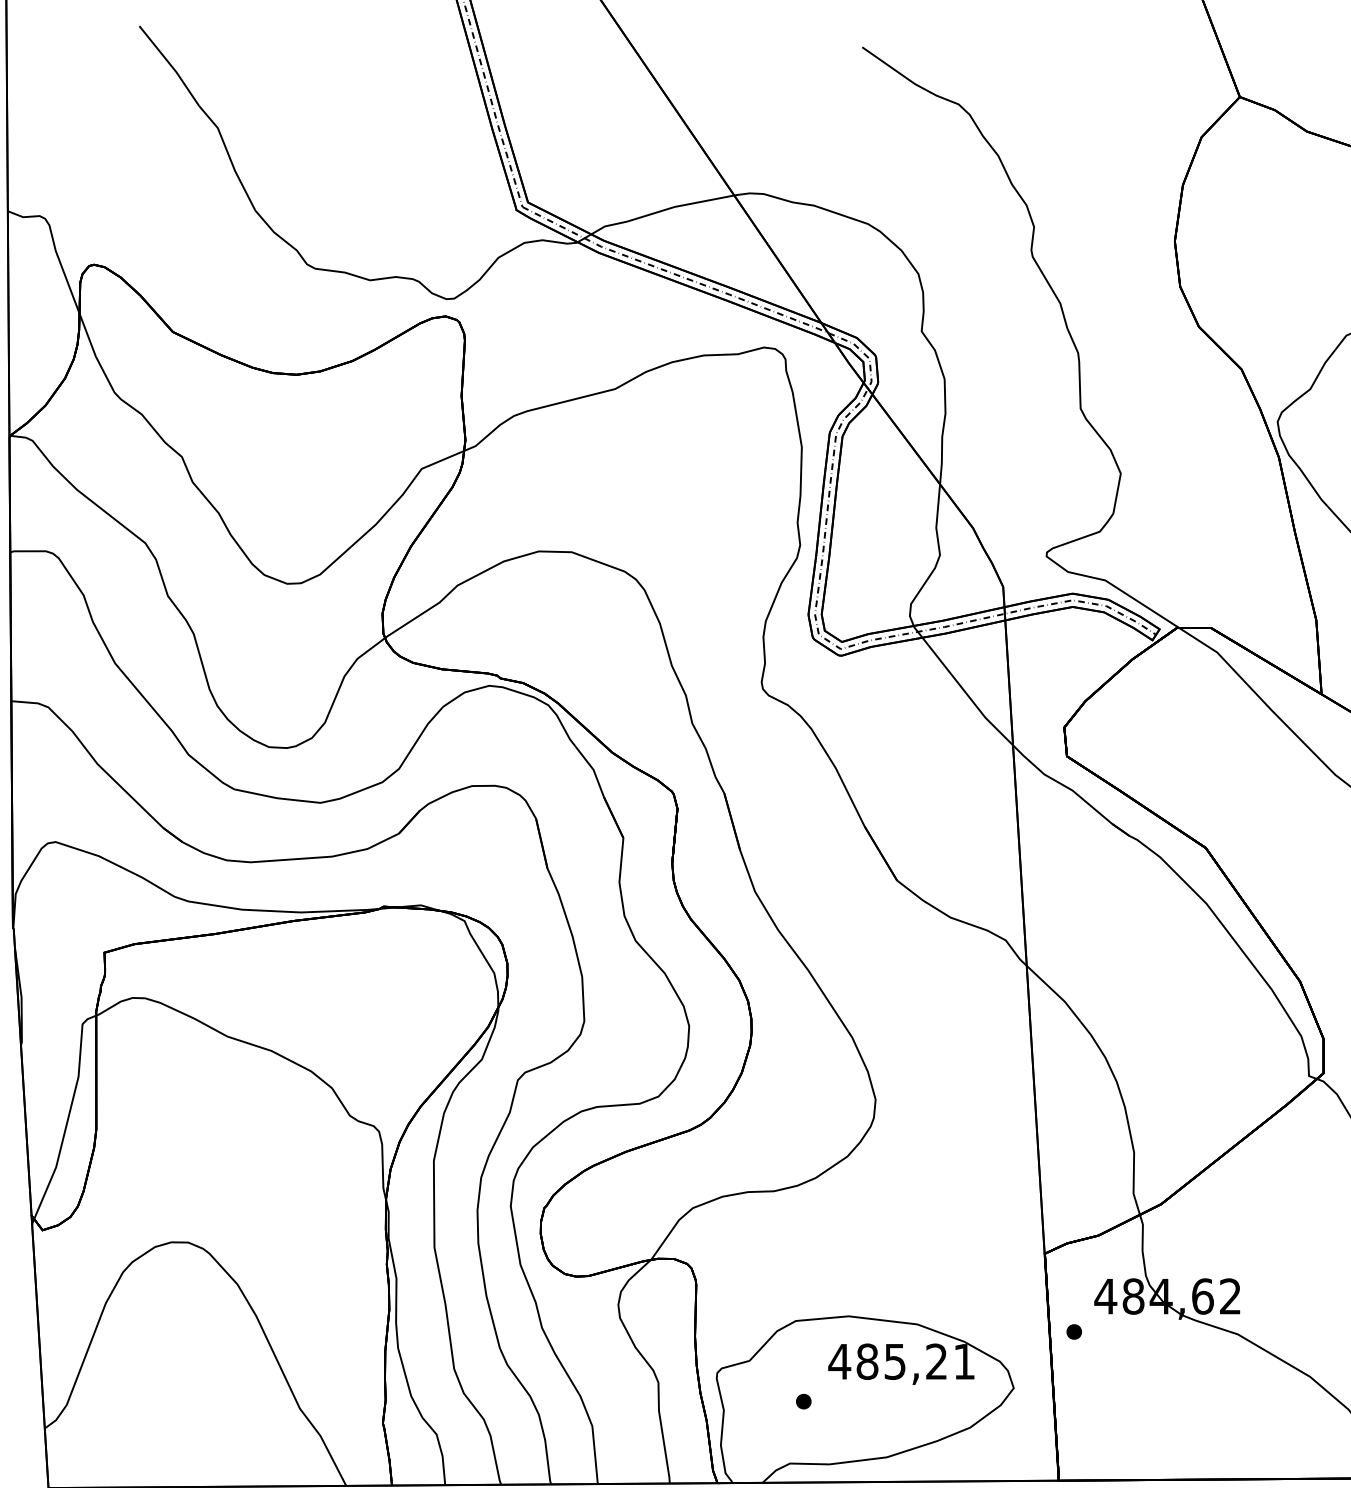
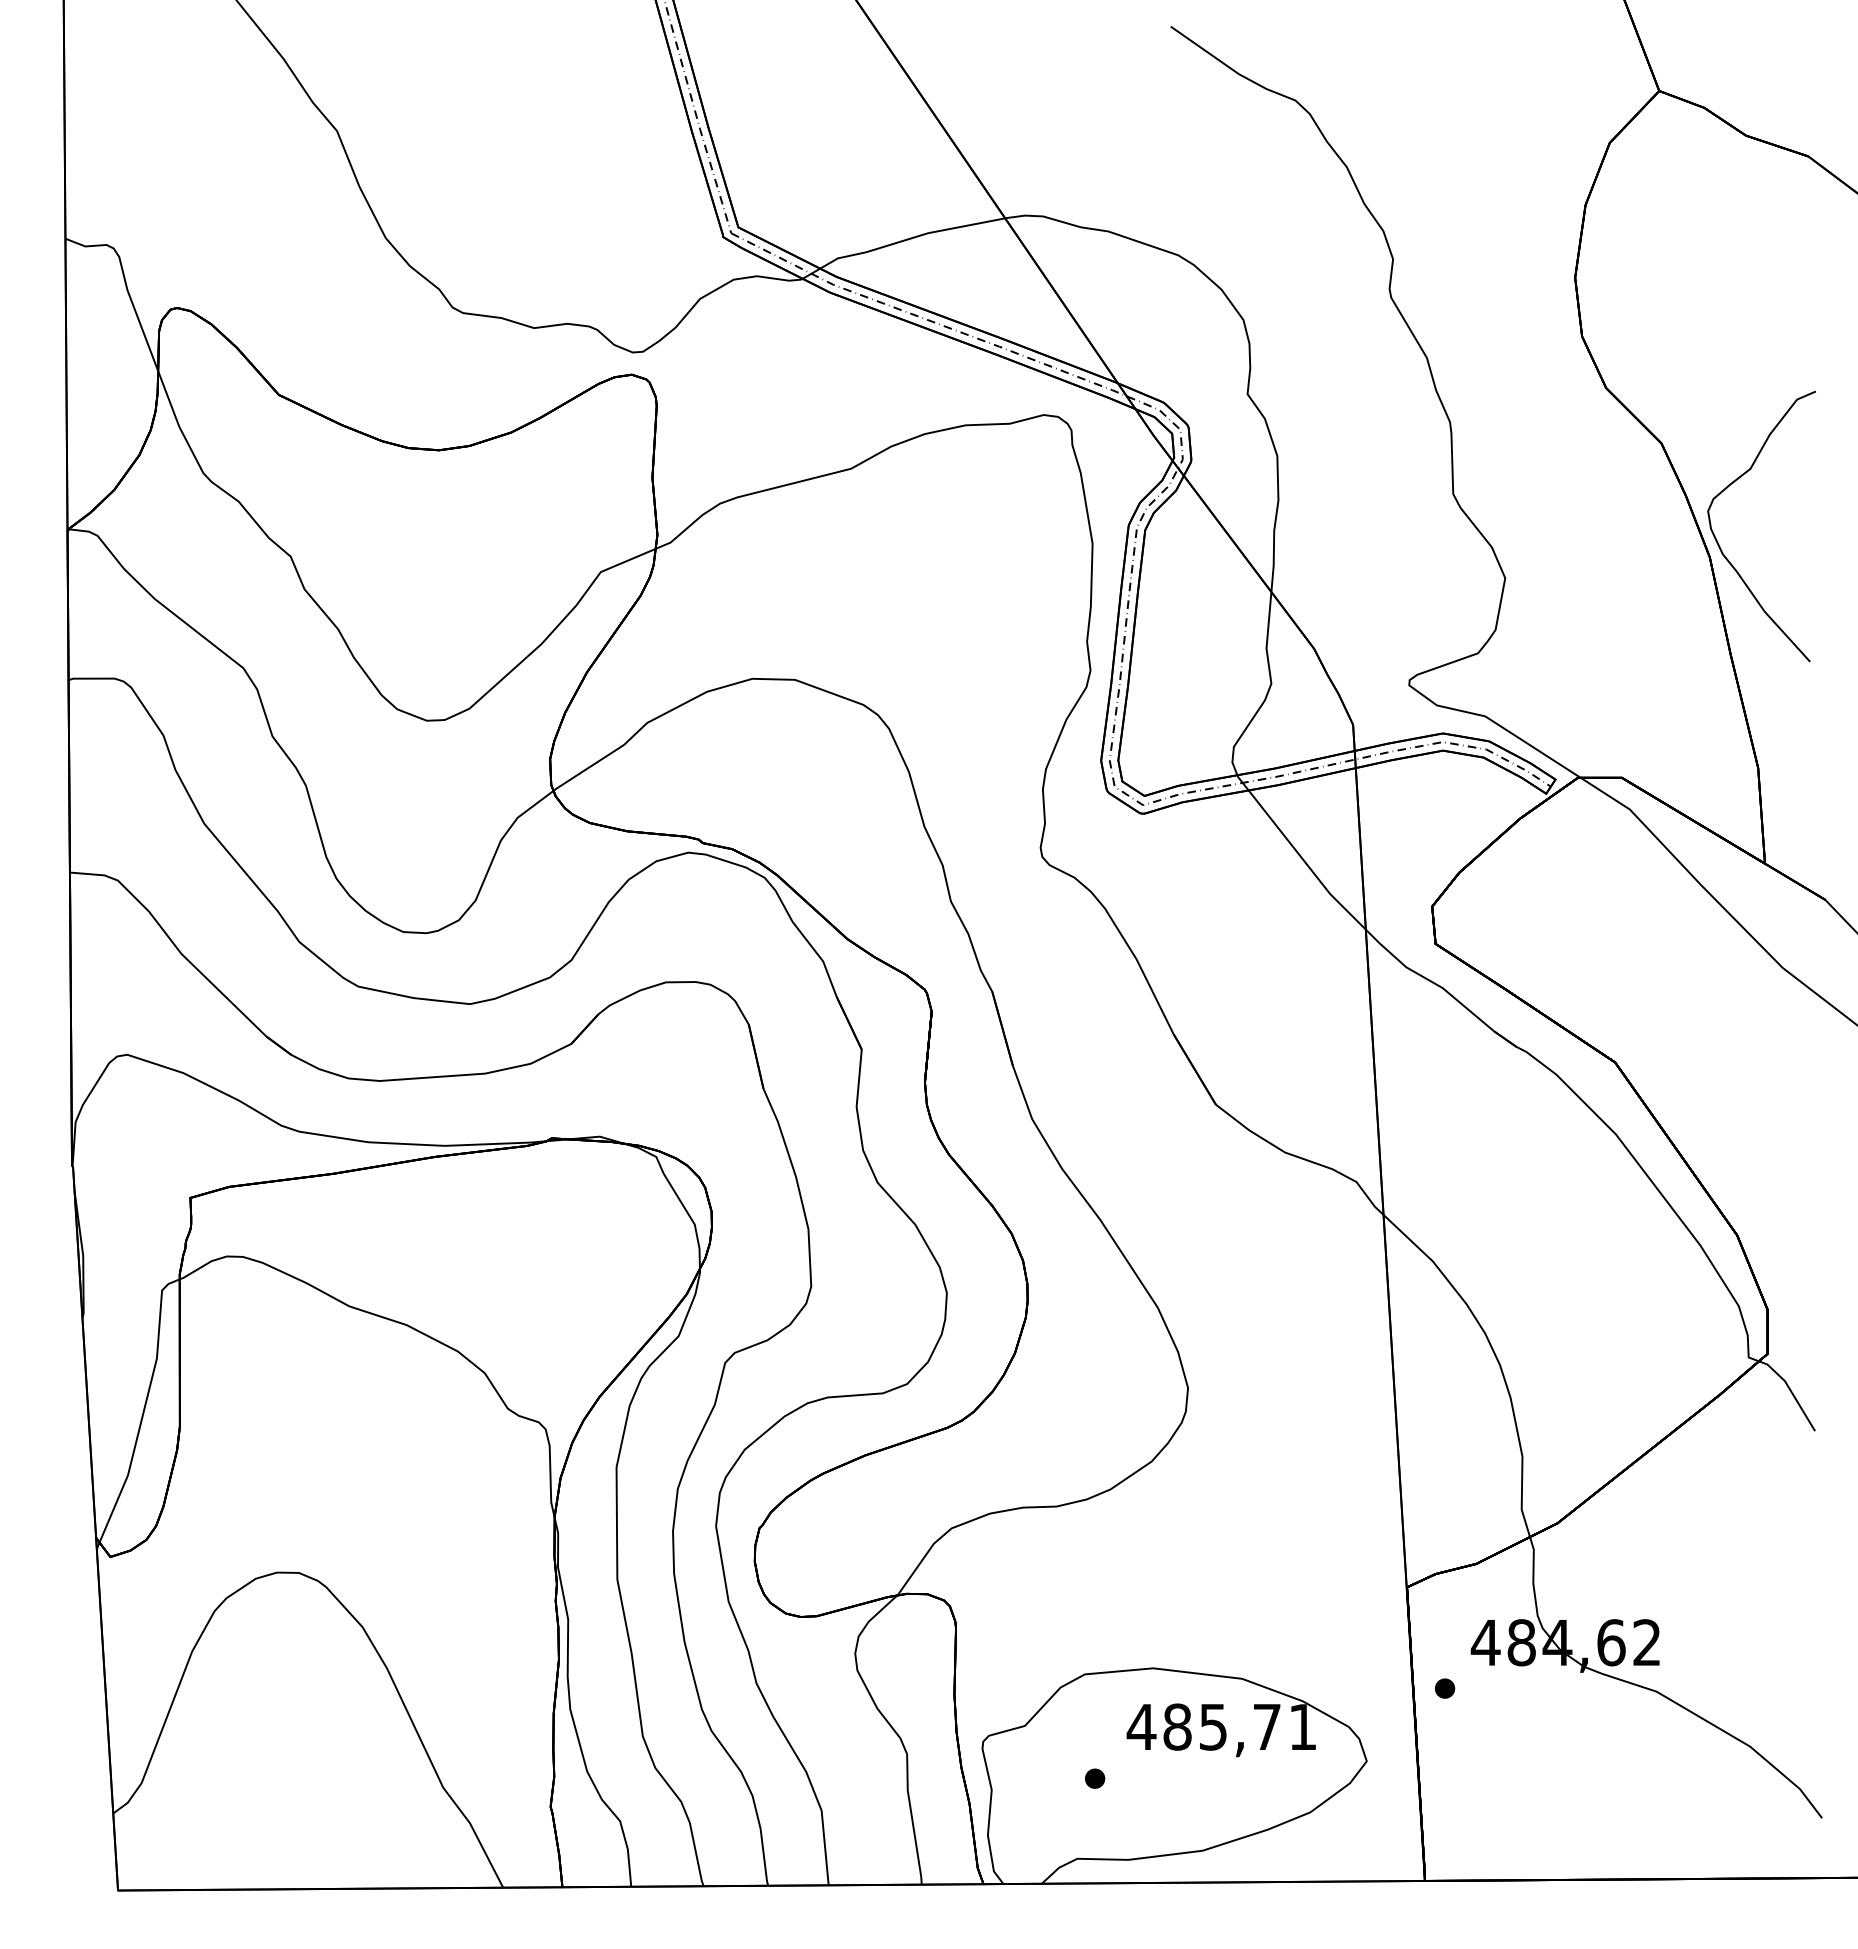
text: (936, 1361) -> (1266, 1726), 485,21 -> 485,71

